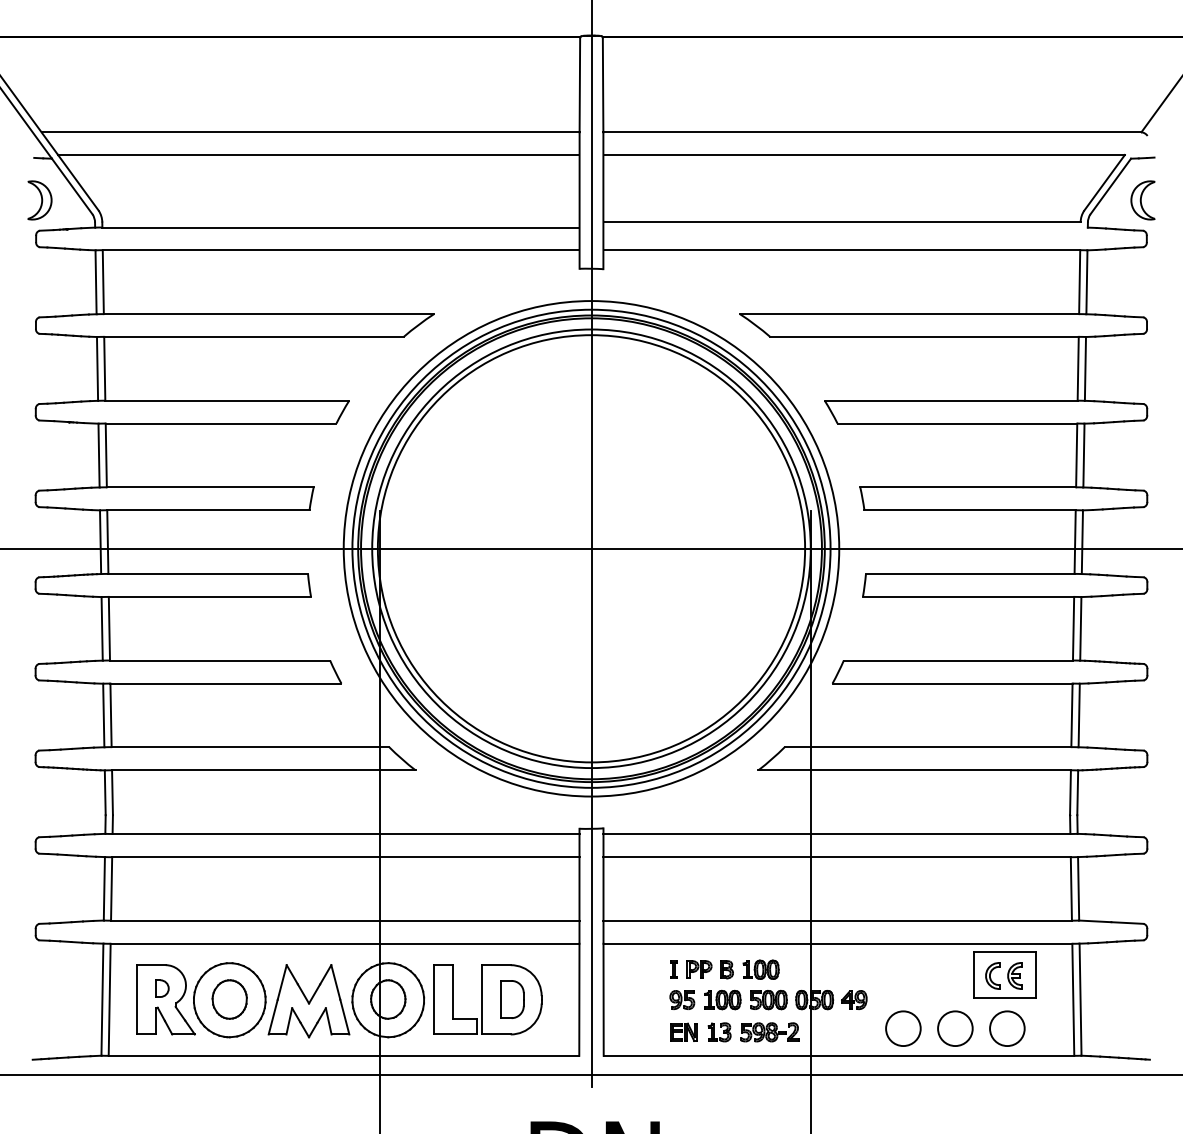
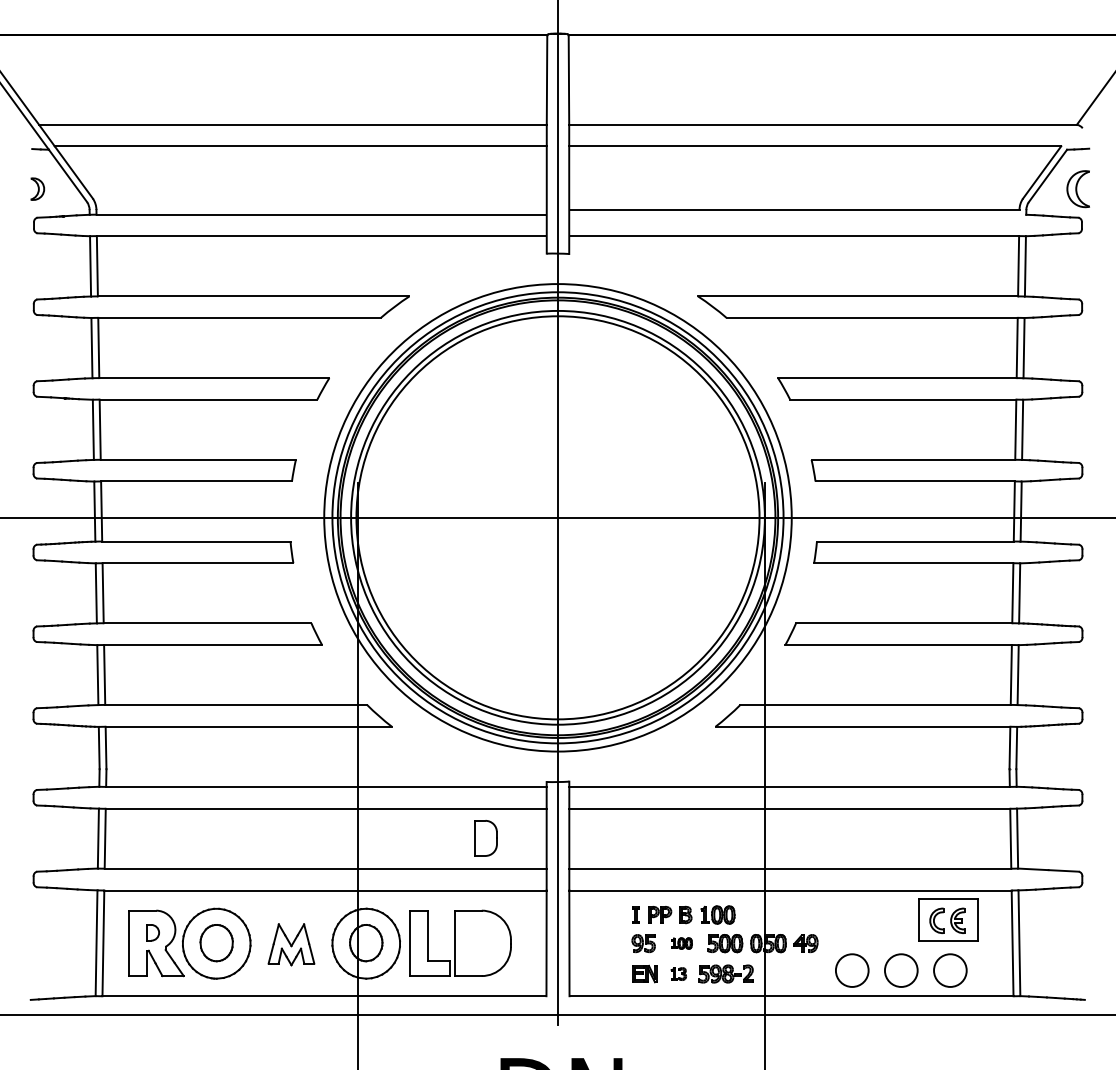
part: (39, 200) -> (37, 189), size x0.6
part: (512, 999) -> (486, 838), moved
part: (722, 999) -> (681, 943), size x0.6
part: (308, 1001) -> (290, 944), size x0.6
part: (719, 1032) -> (678, 974), size x0.7

